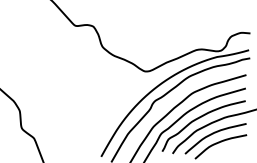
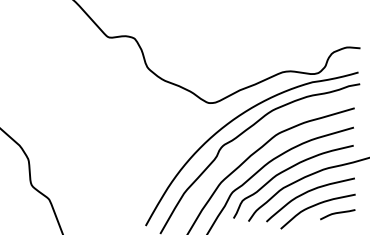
curve: (234, 148) -> (337, 213), added

